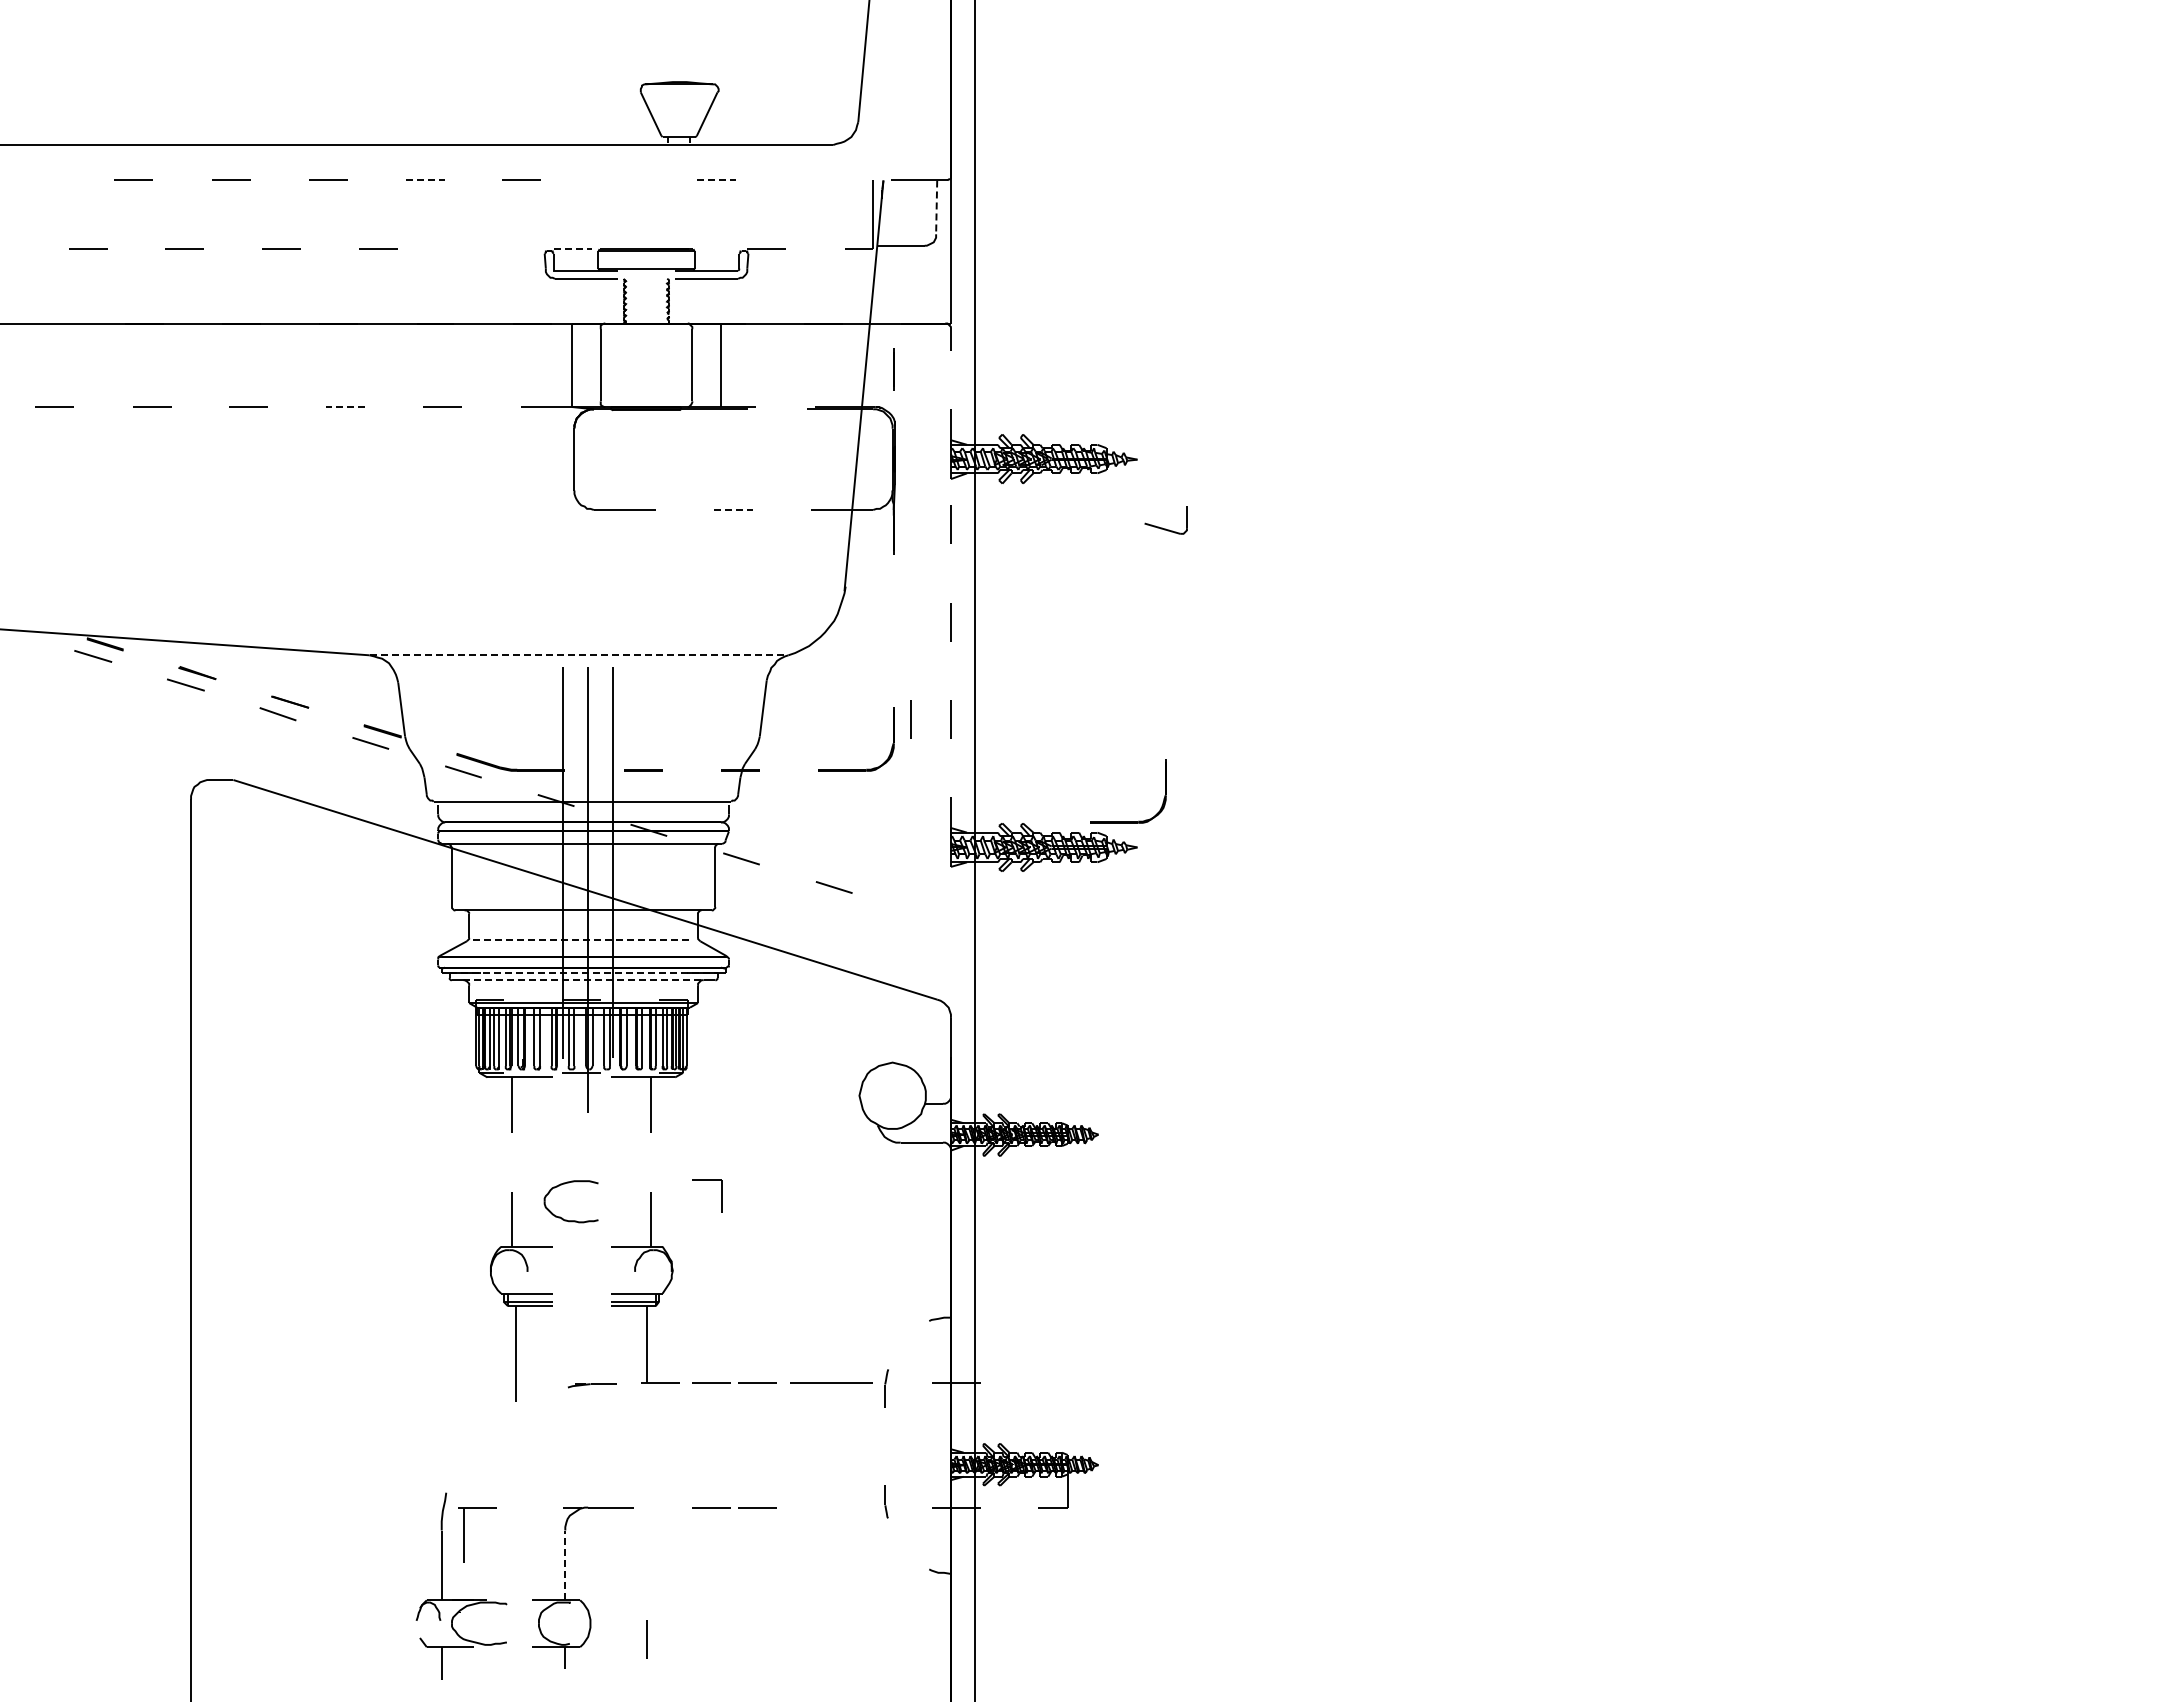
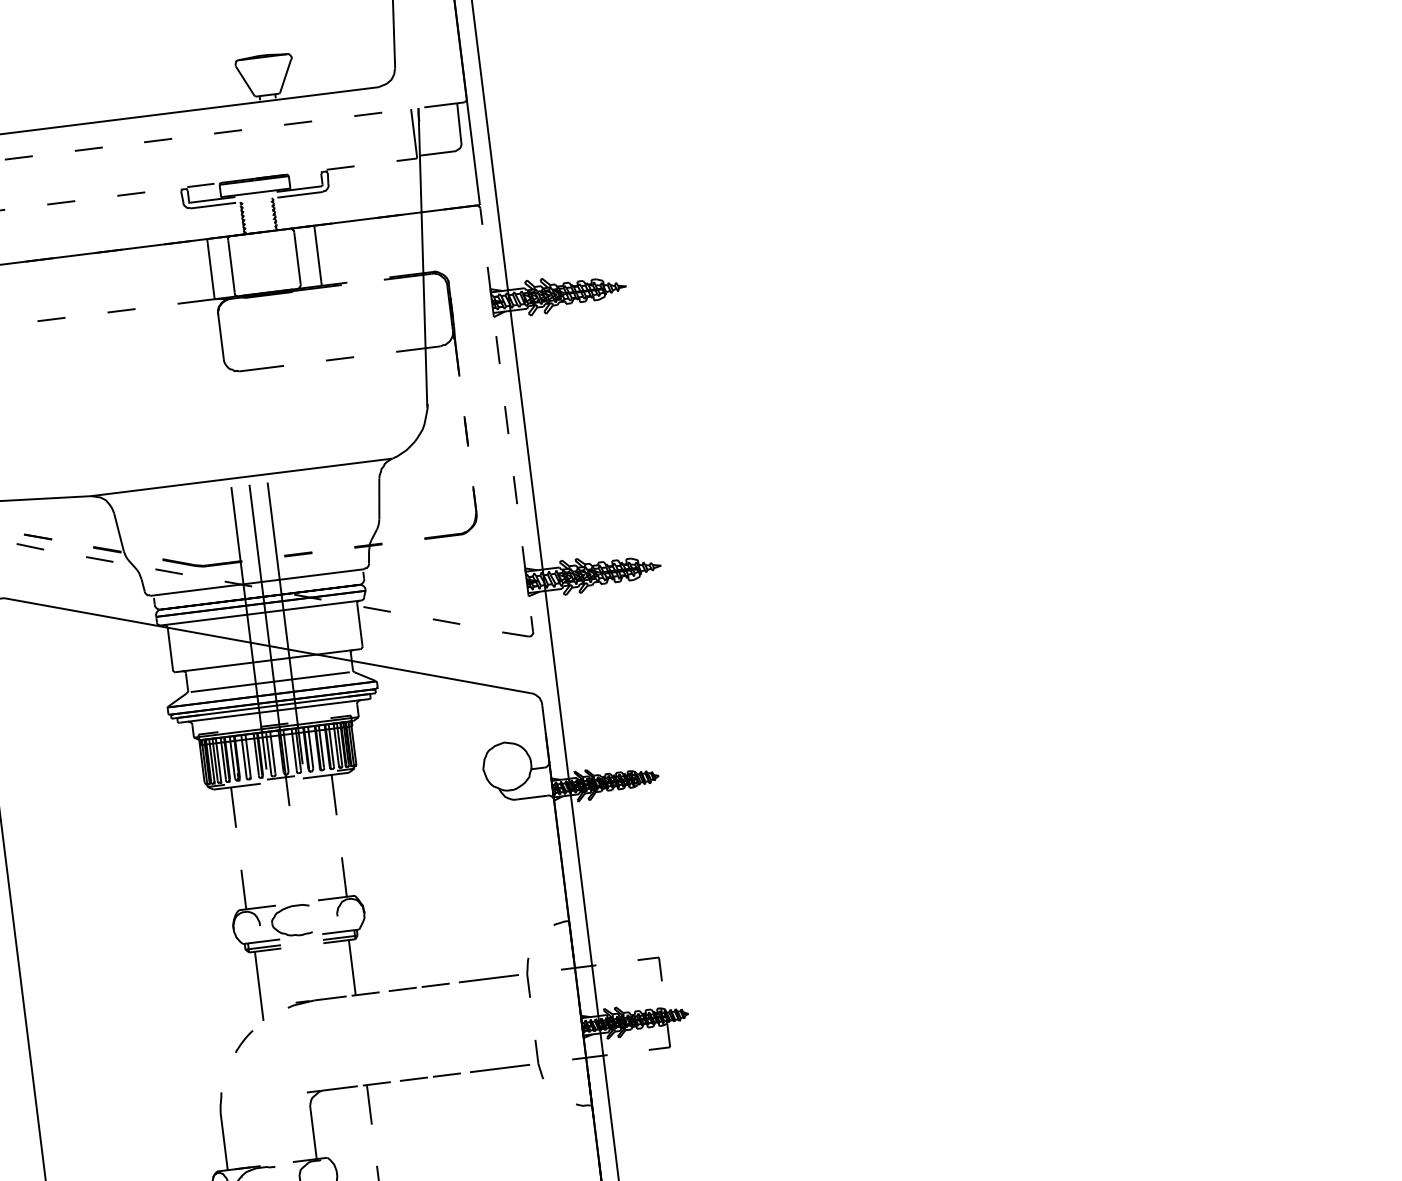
line: (619, 179) -> (228, 131), added
line: (813, 179) -> (368, 113), added
line: (426, 180) -> (89, 149), dashed -> solid
line: (716, 180) -> (298, 123), dashed -> solid
line: (936, 207) -> (459, 122), dashed -> solid
line: (476, 248) -> (131, 193), added
line: (572, 249) -> (200, 185), dashed -> solid
line: (893, 369) -> (466, 431), moved
line: (345, 407) -> (51, 319), dashed -> solid
line: (734, 509) -> (340, 358), dashed -> solid
part: (1162, 527) -> (515, 633), moved
line: (578, 655) -> (241, 477), dashed -> solid
line: (910, 719) -> (486, 493), removed
part: (1128, 821) -> (652, 547), removed
line: (583, 940) -> (270, 682), dashed -> solid
line: (584, 973) -> (274, 706), dashed -> solid
line: (584, 980) -> (274, 711), dashed -> solid
part: (565, 1184) -> (285, 909), moved
part: (721, 1195) -> (660, 968), moved
part: (592, 1385) -> (317, 1002), size x1.67
part: (886, 1388) -> (529, 977), size x1.43
curve: (486, 1426) -> (244, 1041), added
part: (886, 1501) -> (539, 1059), size x1.67
line: (831, 1507) -> (500, 1068), added
part: (464, 1534) -> (370, 1104), moved
line: (565, 1565) -> (313, 1134), dashed -> solid

